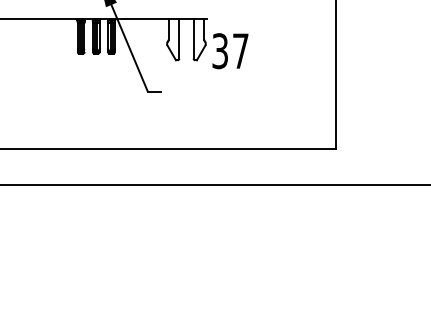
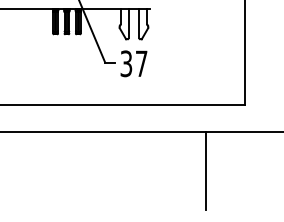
text: (230, 51) -> (133, 64), moved
line: (283, 237) -> (206, 171), added

